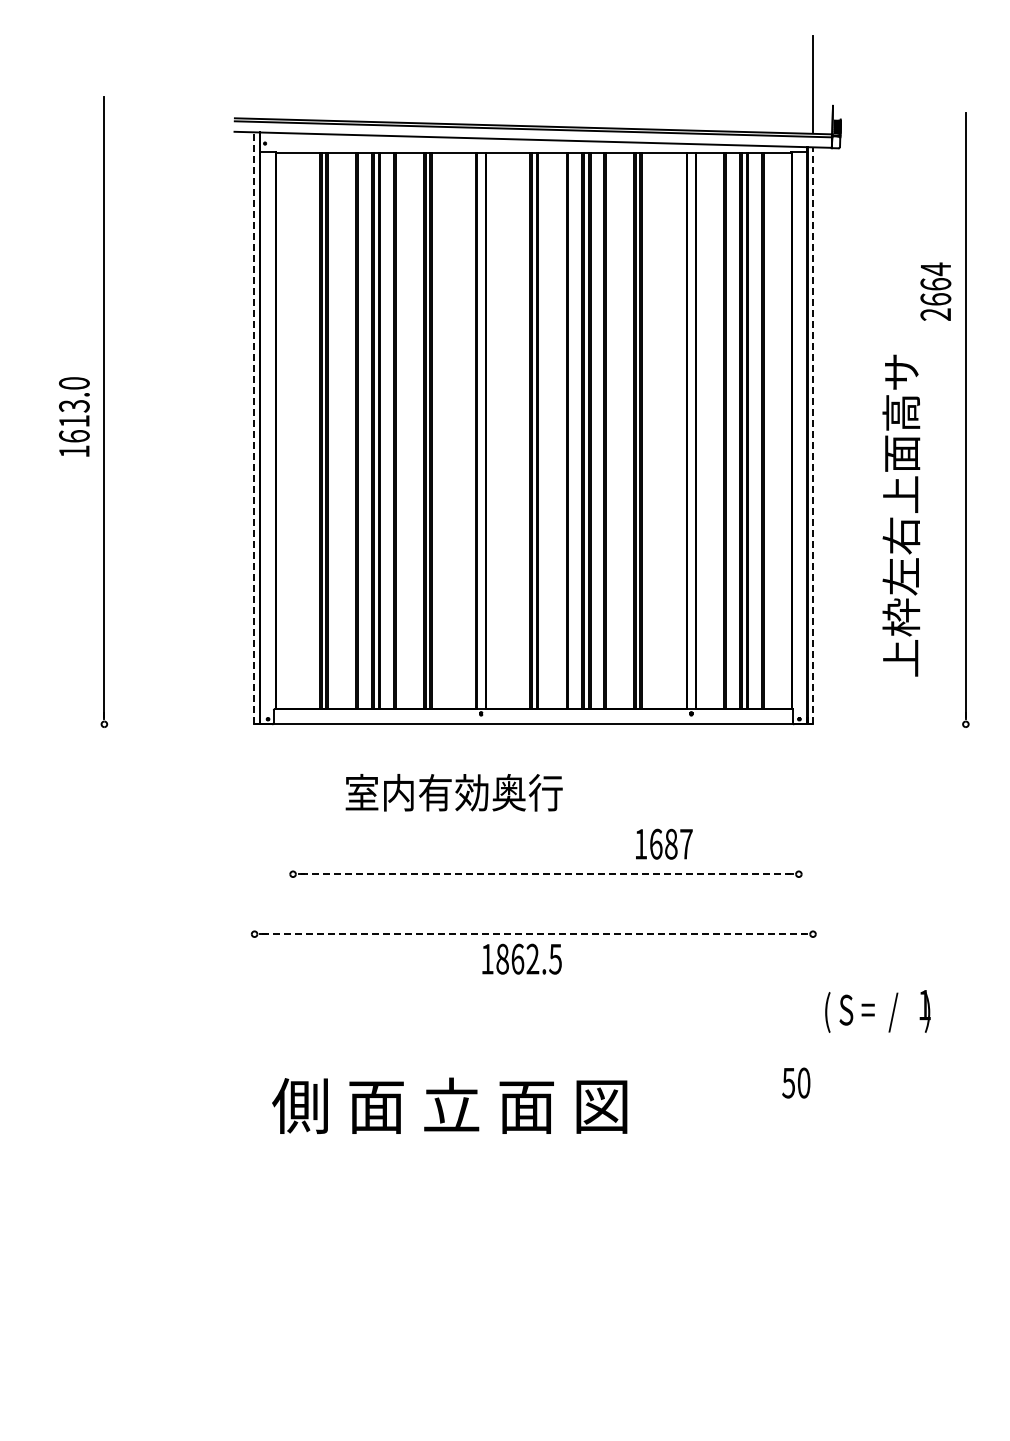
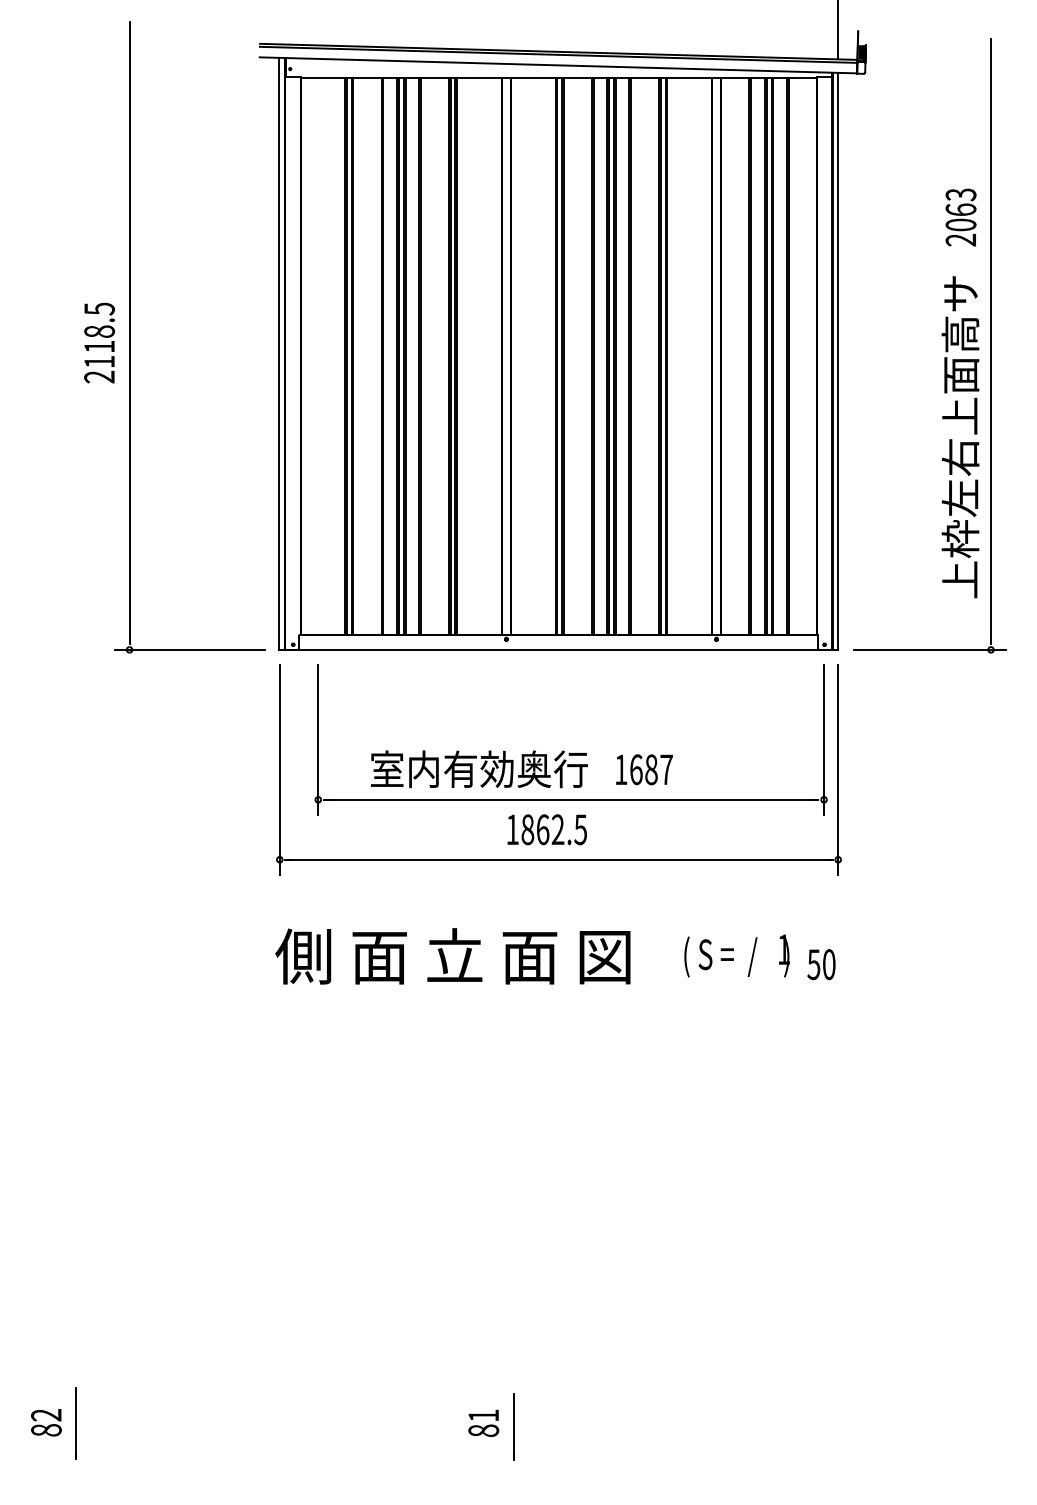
text: (935, 283) -> (960, 209), 2664 -> 2063
text: (74, 416) -> (99, 342), 1613.0 -> 2118.5
line: (254, 427) -> (279, 353), dashed -> solid
line: (813, 435) -> (838, 361), dashed -> solid
text: (901, 515) -> (960, 437), moved
line: (164, 723) -> (189, 649), added
line: (904, 723) -> (929, 649), added
text: (454, 792) -> (479, 769), moved
line: (293, 813) -> (318, 739), added
line: (799, 813) -> (824, 739), added
line: (254, 843) -> (279, 769), added
text: (664, 843) -> (644, 769), moved
line: (813, 843) -> (838, 769), added
line: (546, 873) -> (571, 799), dashed -> solid
line: (533, 933) -> (558, 859), dashed -> solid
text: (521, 958) -> (546, 829), moved
text: (877, 1010) -> (736, 955), moved
text: (796, 1082) -> (821, 964), moved
text: (449, 1105) -> (452, 956), moved

